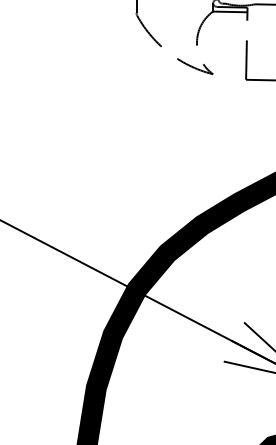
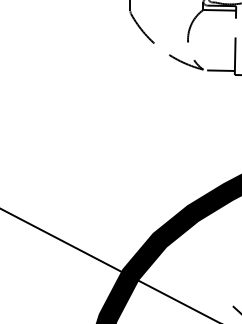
line: (231, 75) -> (220, 70), added

